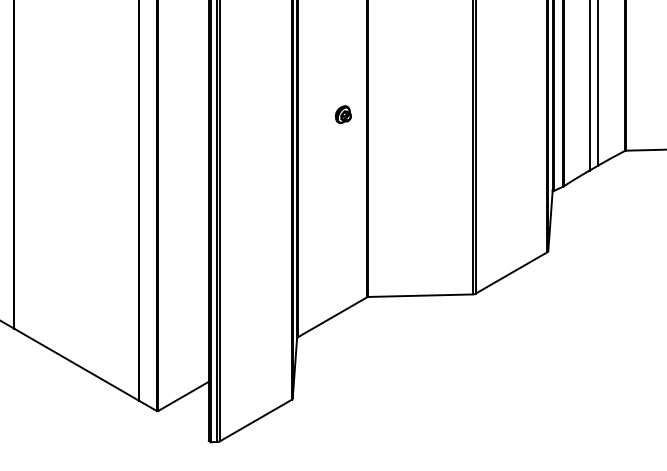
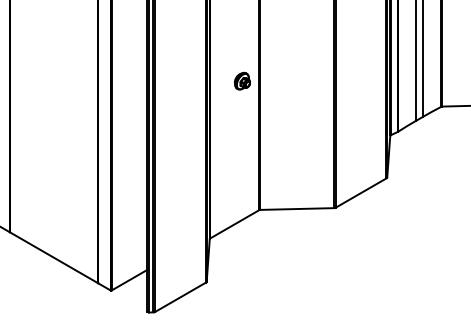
part: (343, 113) -> (242, 80), size x1.43

